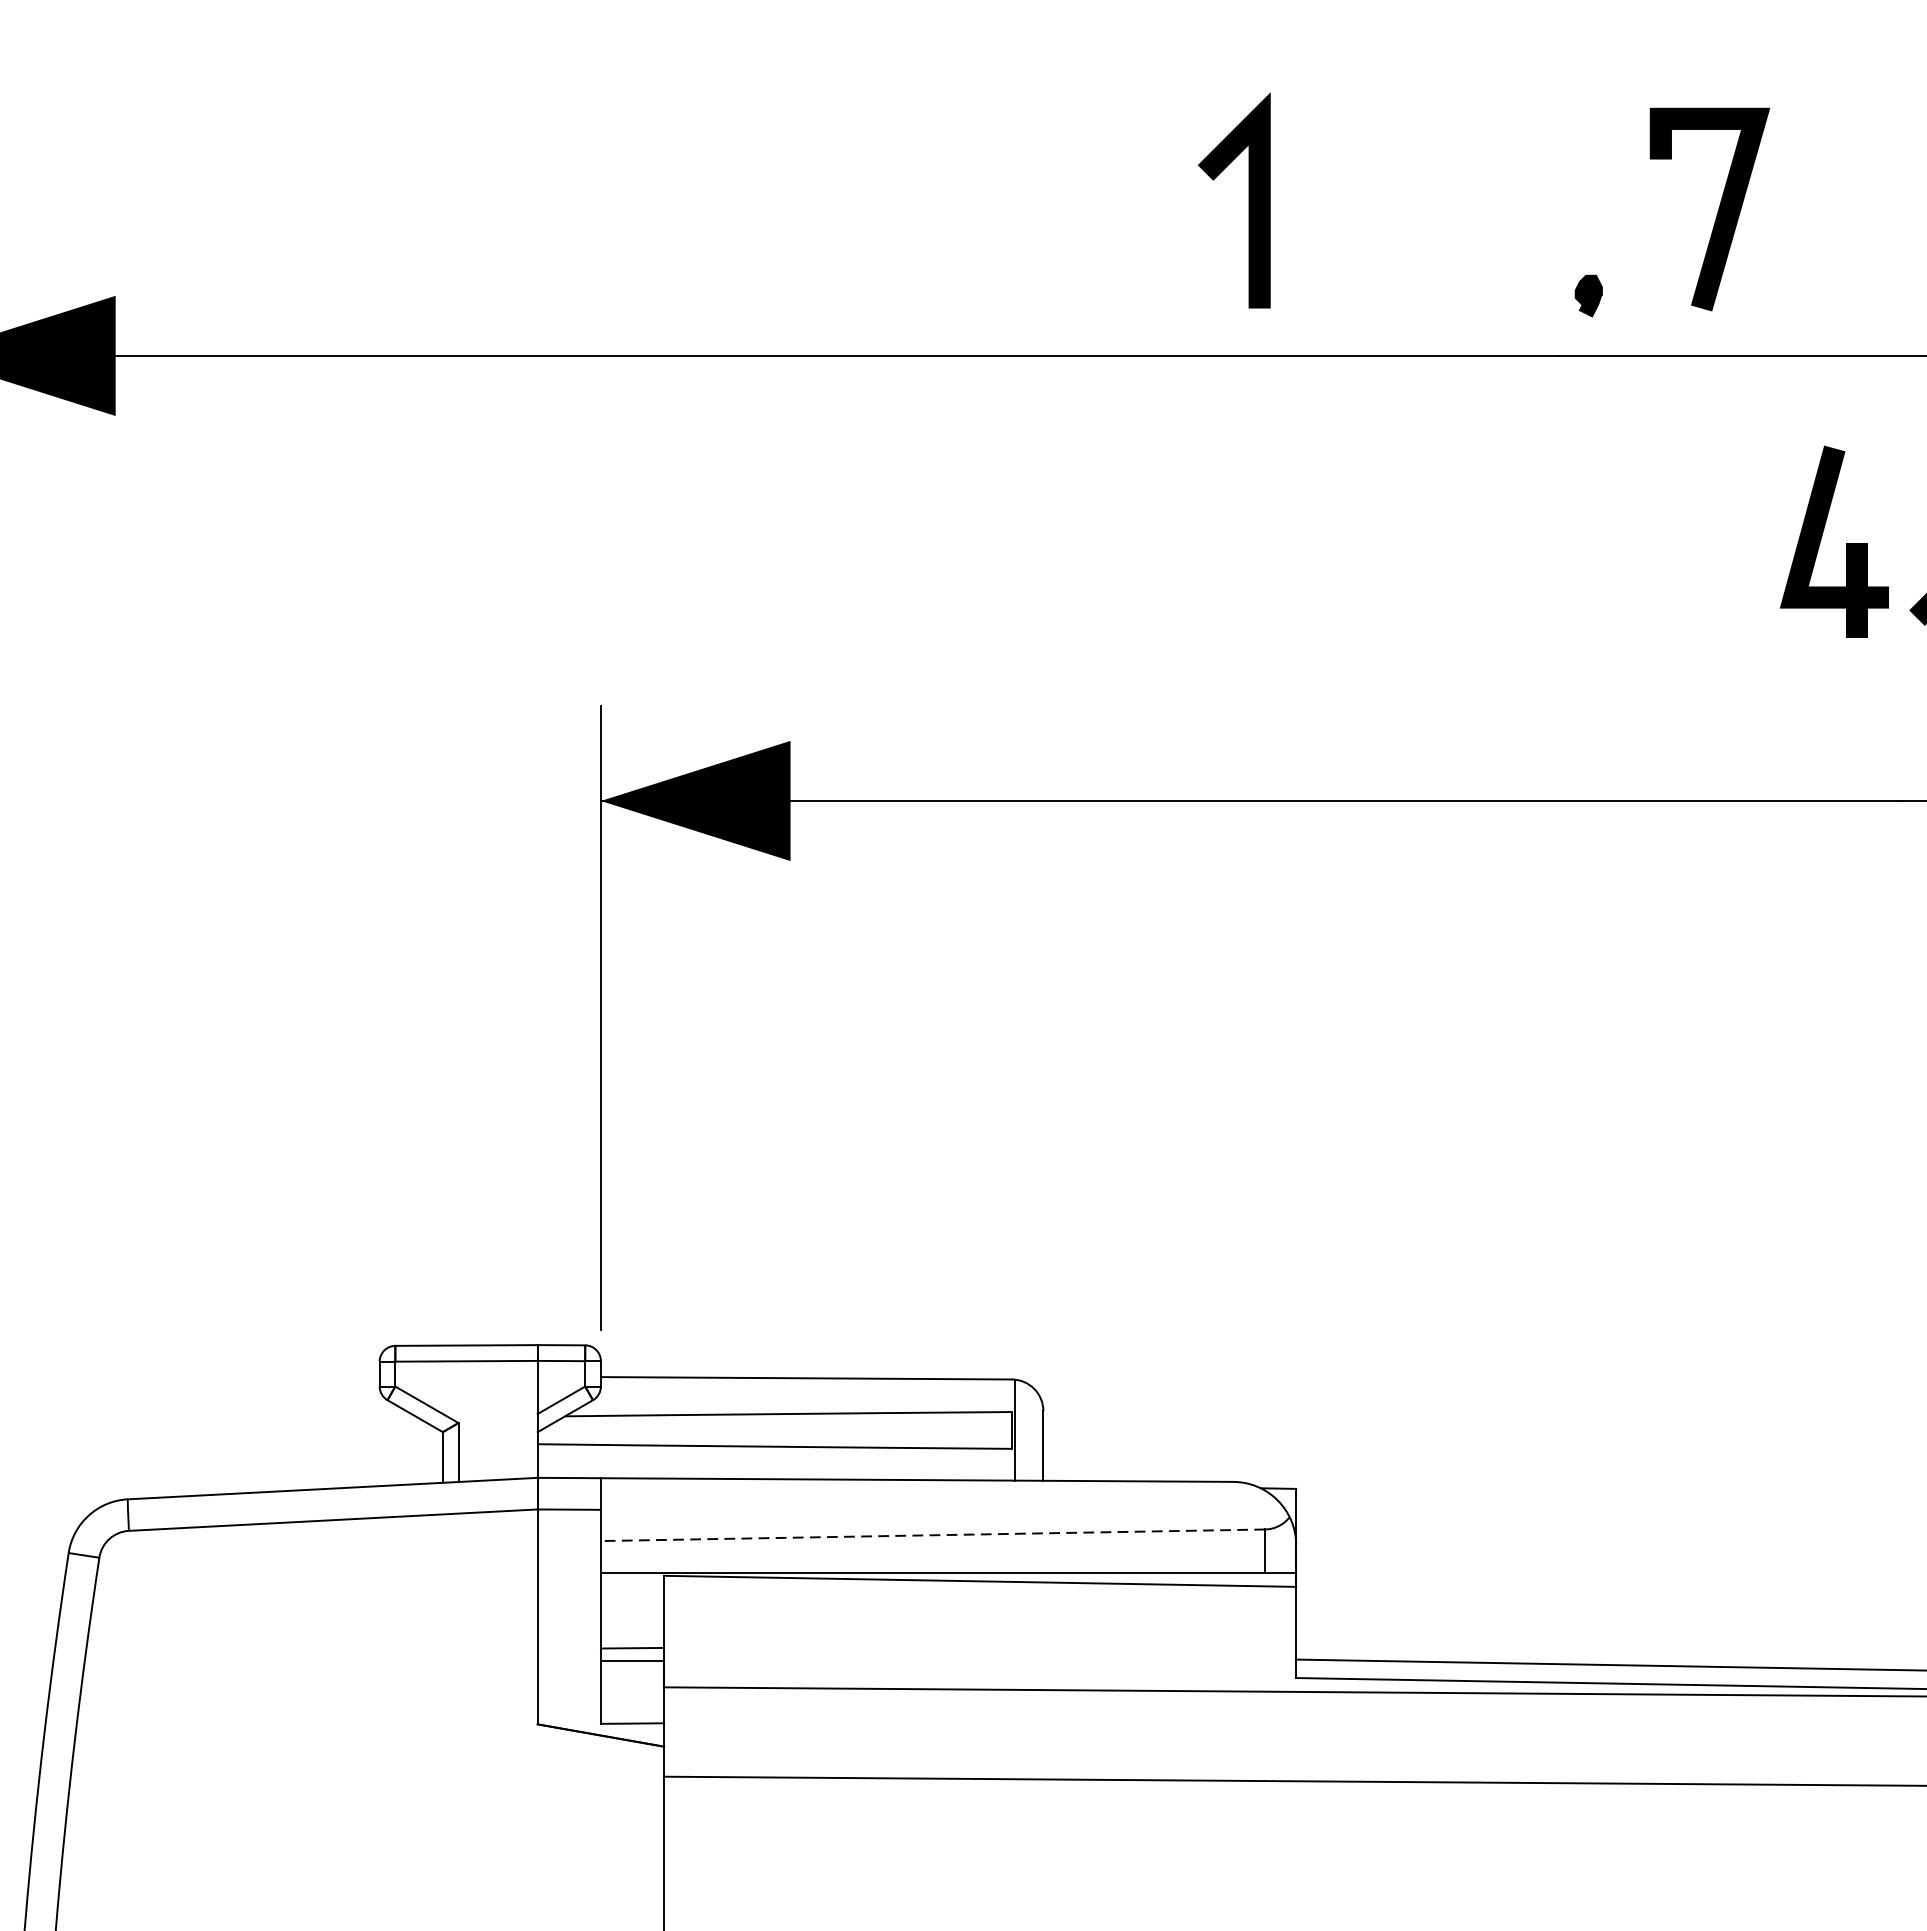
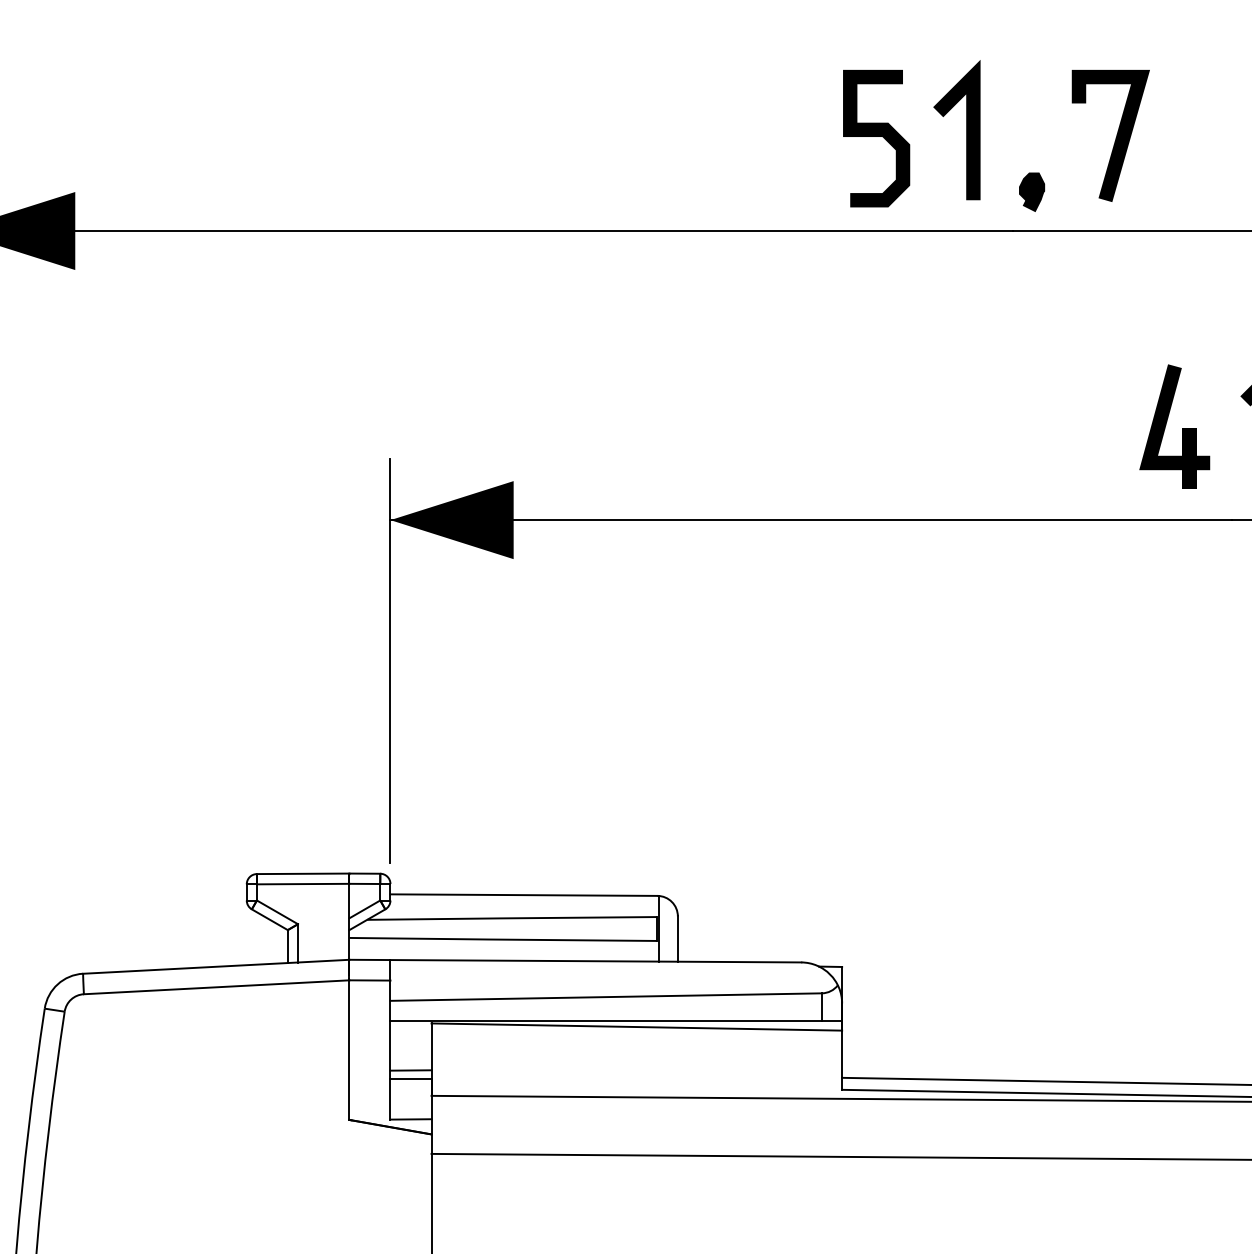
line: (1249, 201) -> (966, 130), moved
curve: (1349, 210) -> (876, 136), added
part: (1589, 295) -> (1032, 191), size x1.43
part: (1821, 539) -> (1166, 425), moved
line: (933, 1535) -> (606, 997), dashed -> solid

